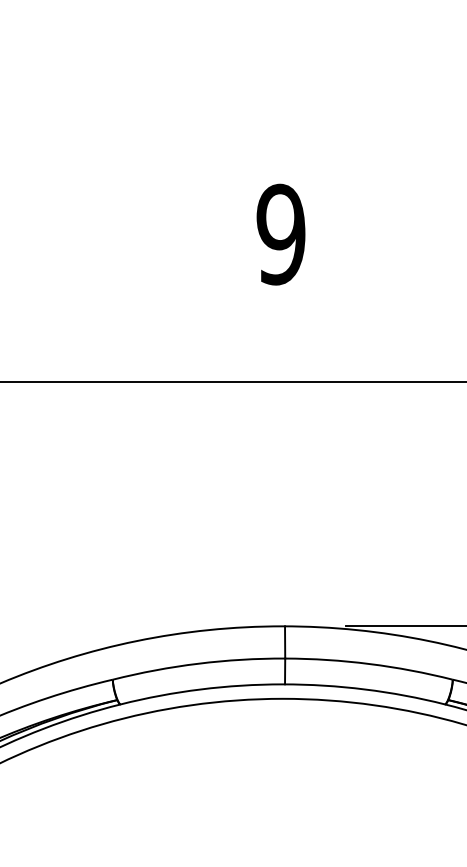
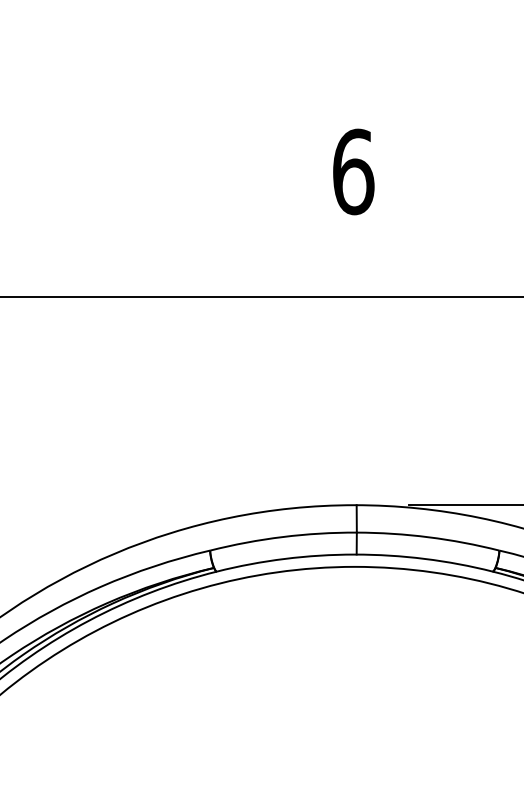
text: (281, 234) -> (353, 171), 9 -> 6

